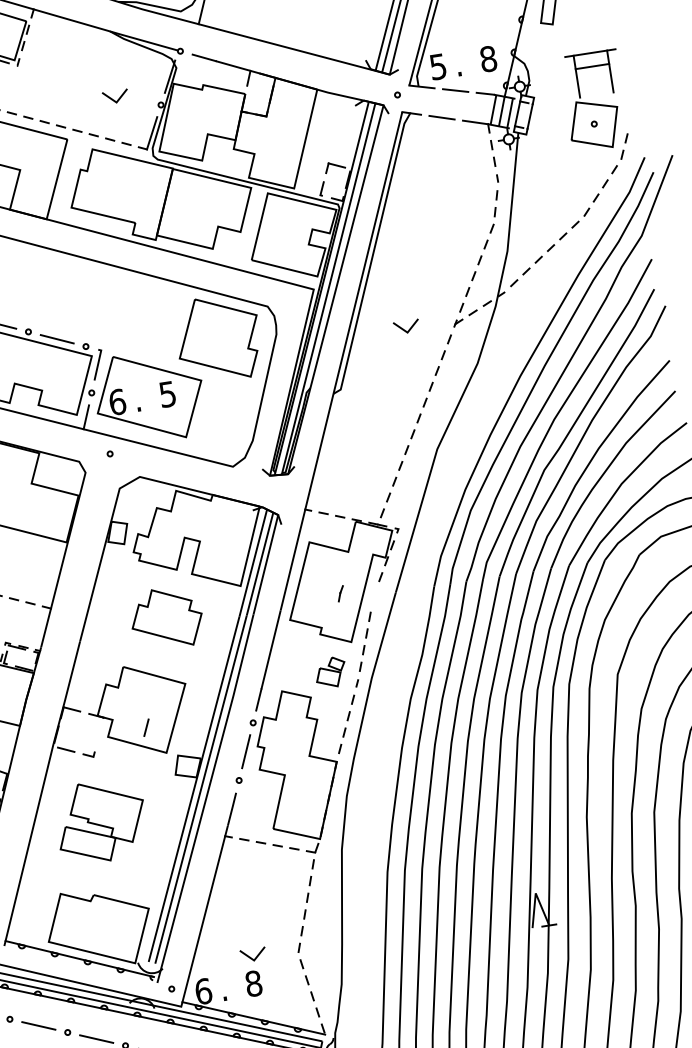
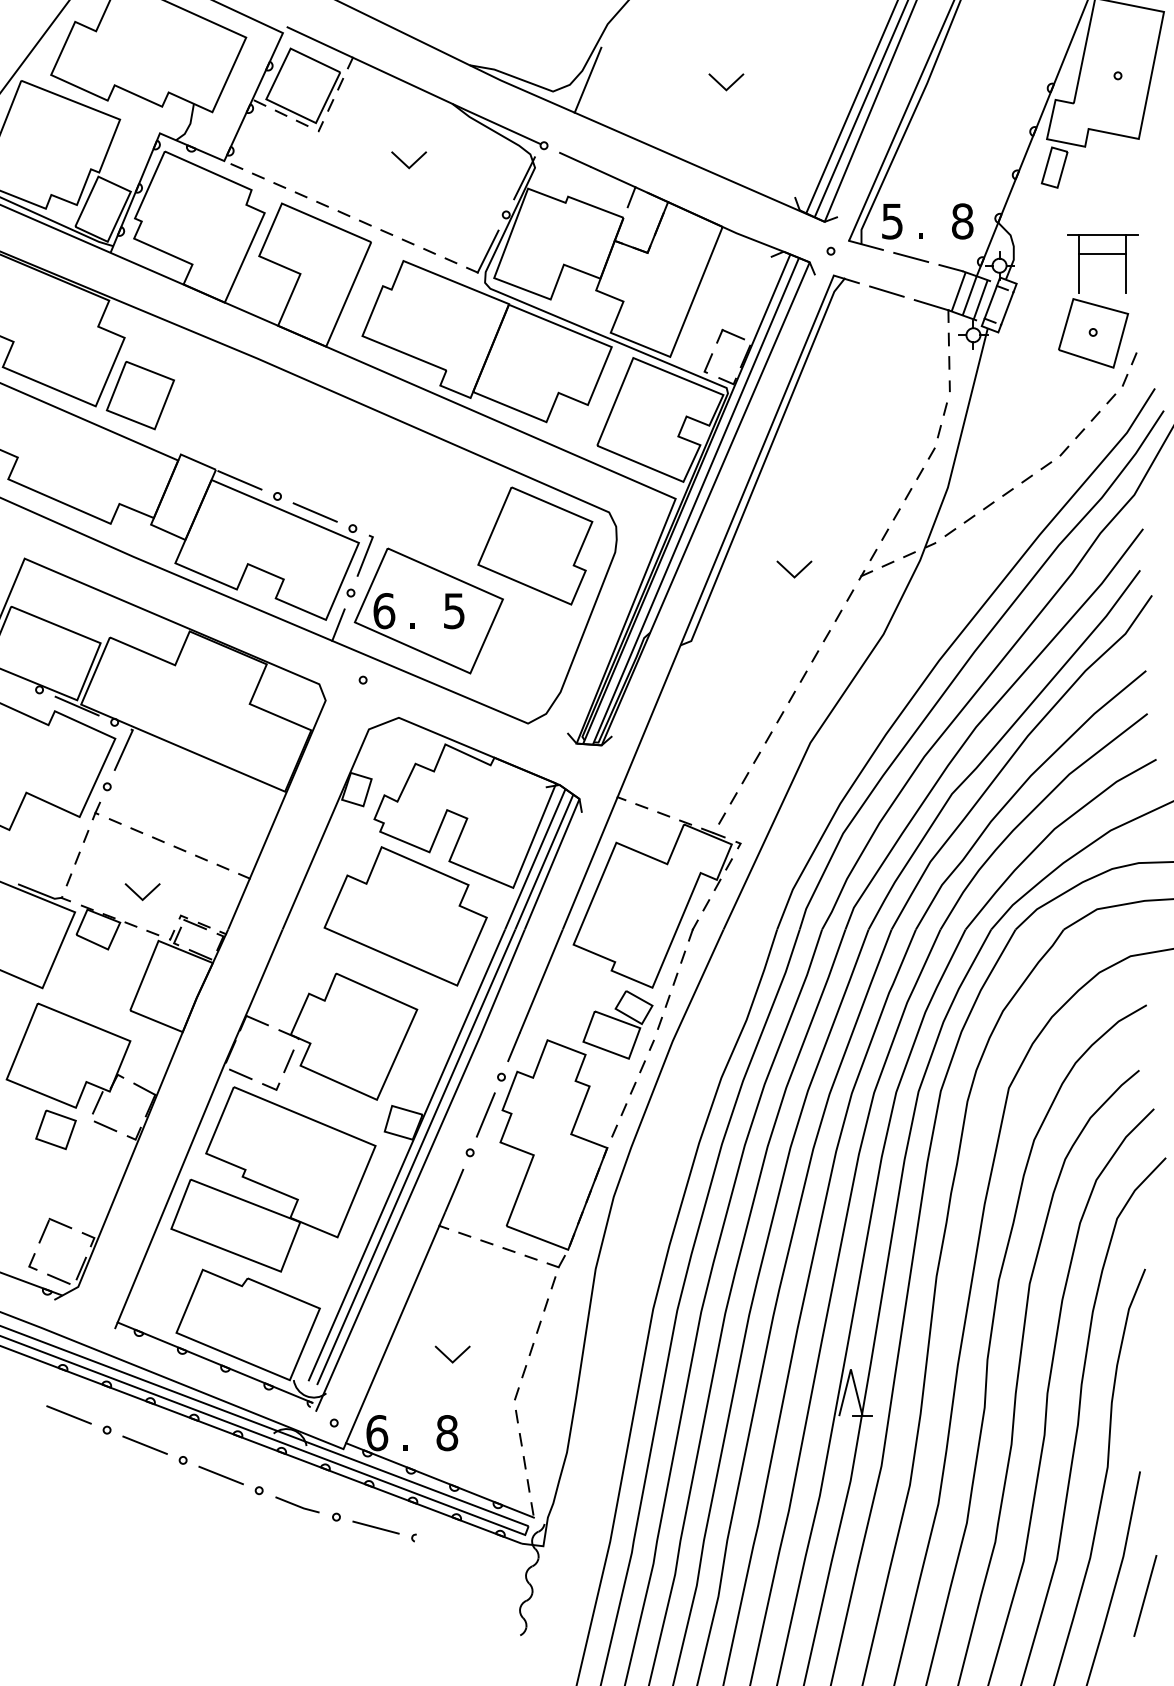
line: (113, 99) -> (405, 163), moved
line: (340, 593) -> (693, 930), moved
part: (166, 618) -> (405, 916), size x1.67
part: (330, 672) -> (617, 1024), size x1.67
line: (146, 727) -> (288, 1061), moved
part: (101, 821) -> (273, 1179), size x1.67
line: (250, 957) -> (448, 1357), moved

